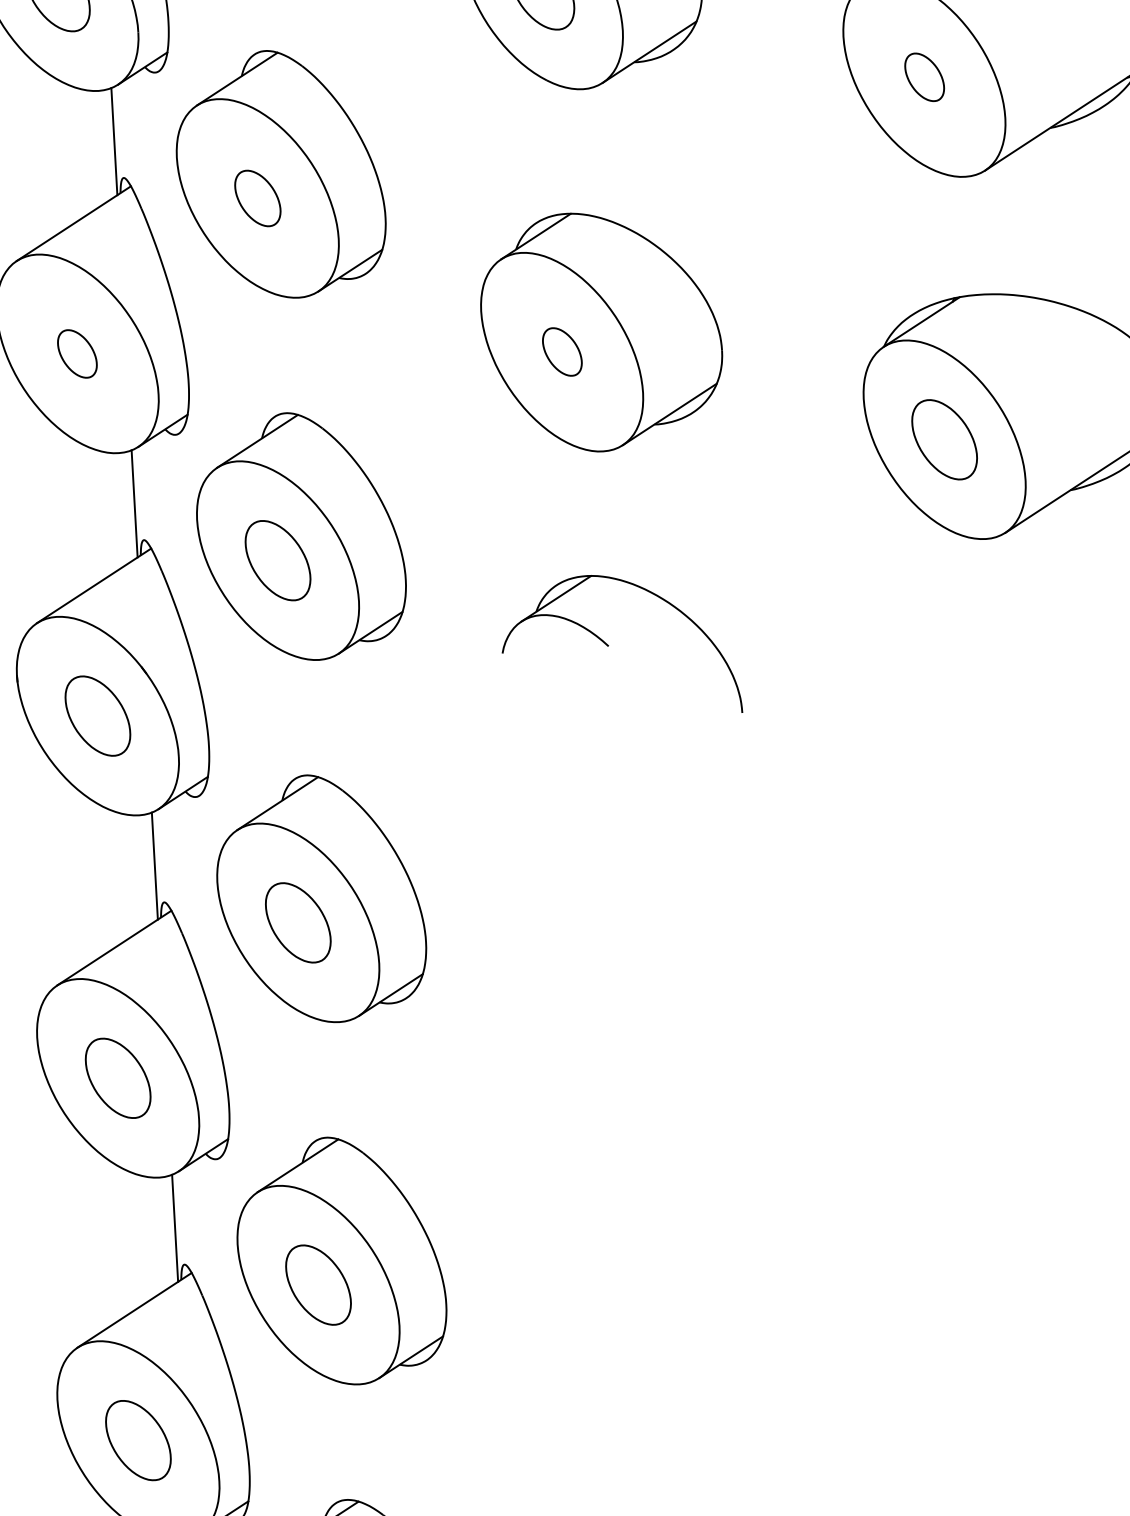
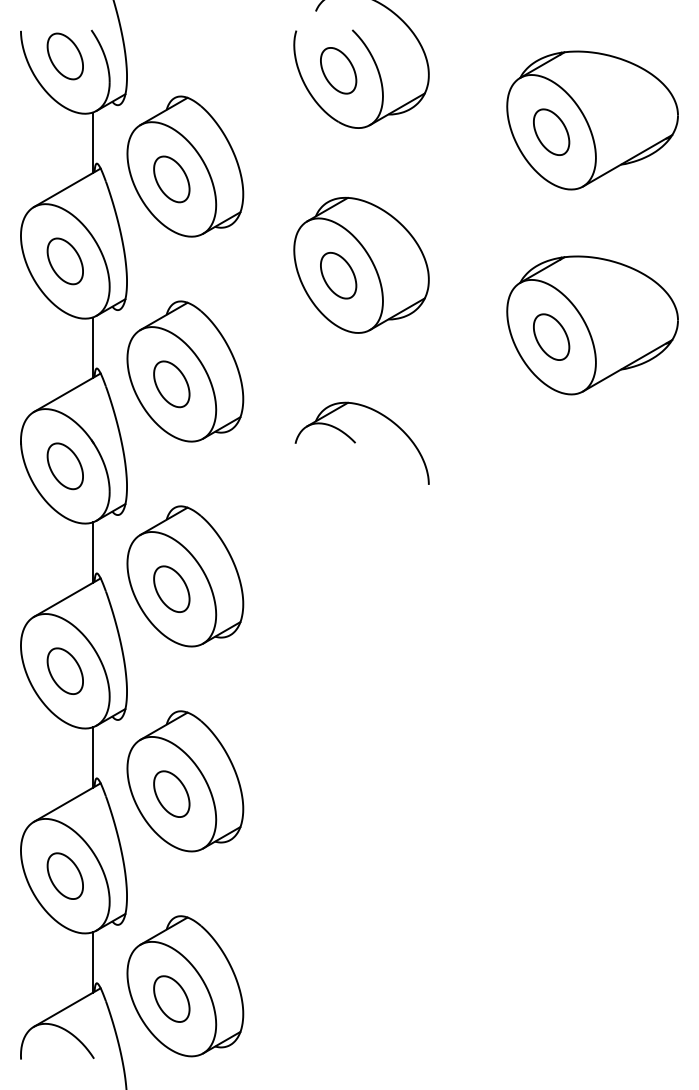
part: (924, 76) -> (551, 131), size x1.67
part: (257, 198) -> (171, 179), size x1.43
part: (561, 351) -> (338, 275), size x1.67
part: (76, 354) -> (64, 261), size x1.67

